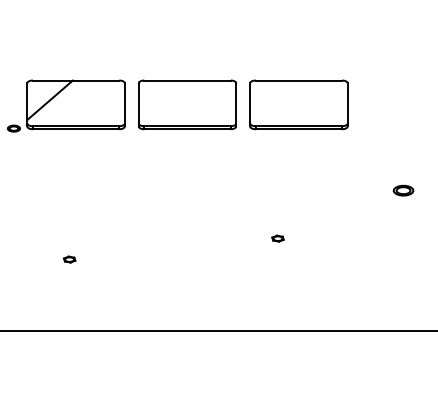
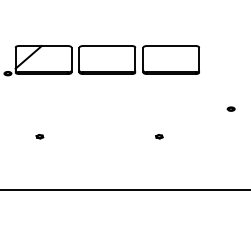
part: (402, 189) -> (230, 108), size x0.62
part: (68, 259) -> (39, 136), moved

